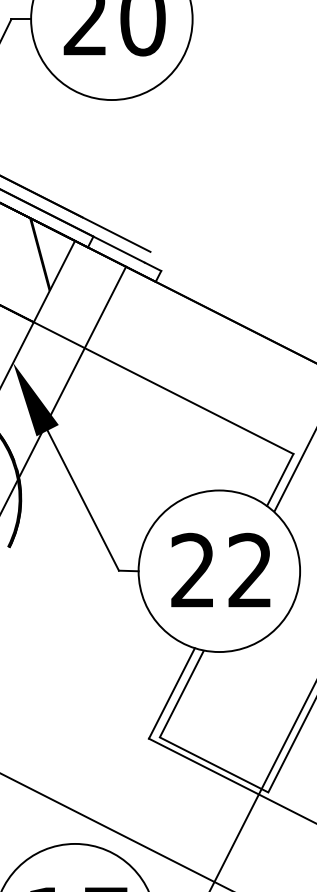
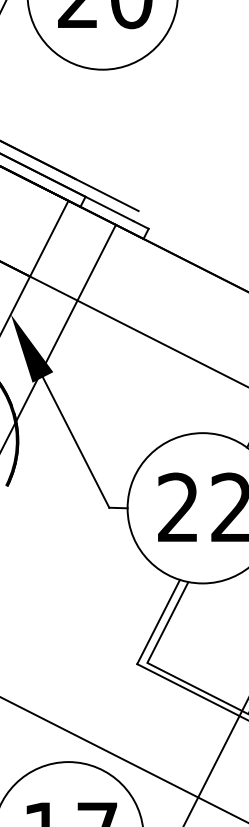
hatch: (40, 254) -> (36, 213), removed

